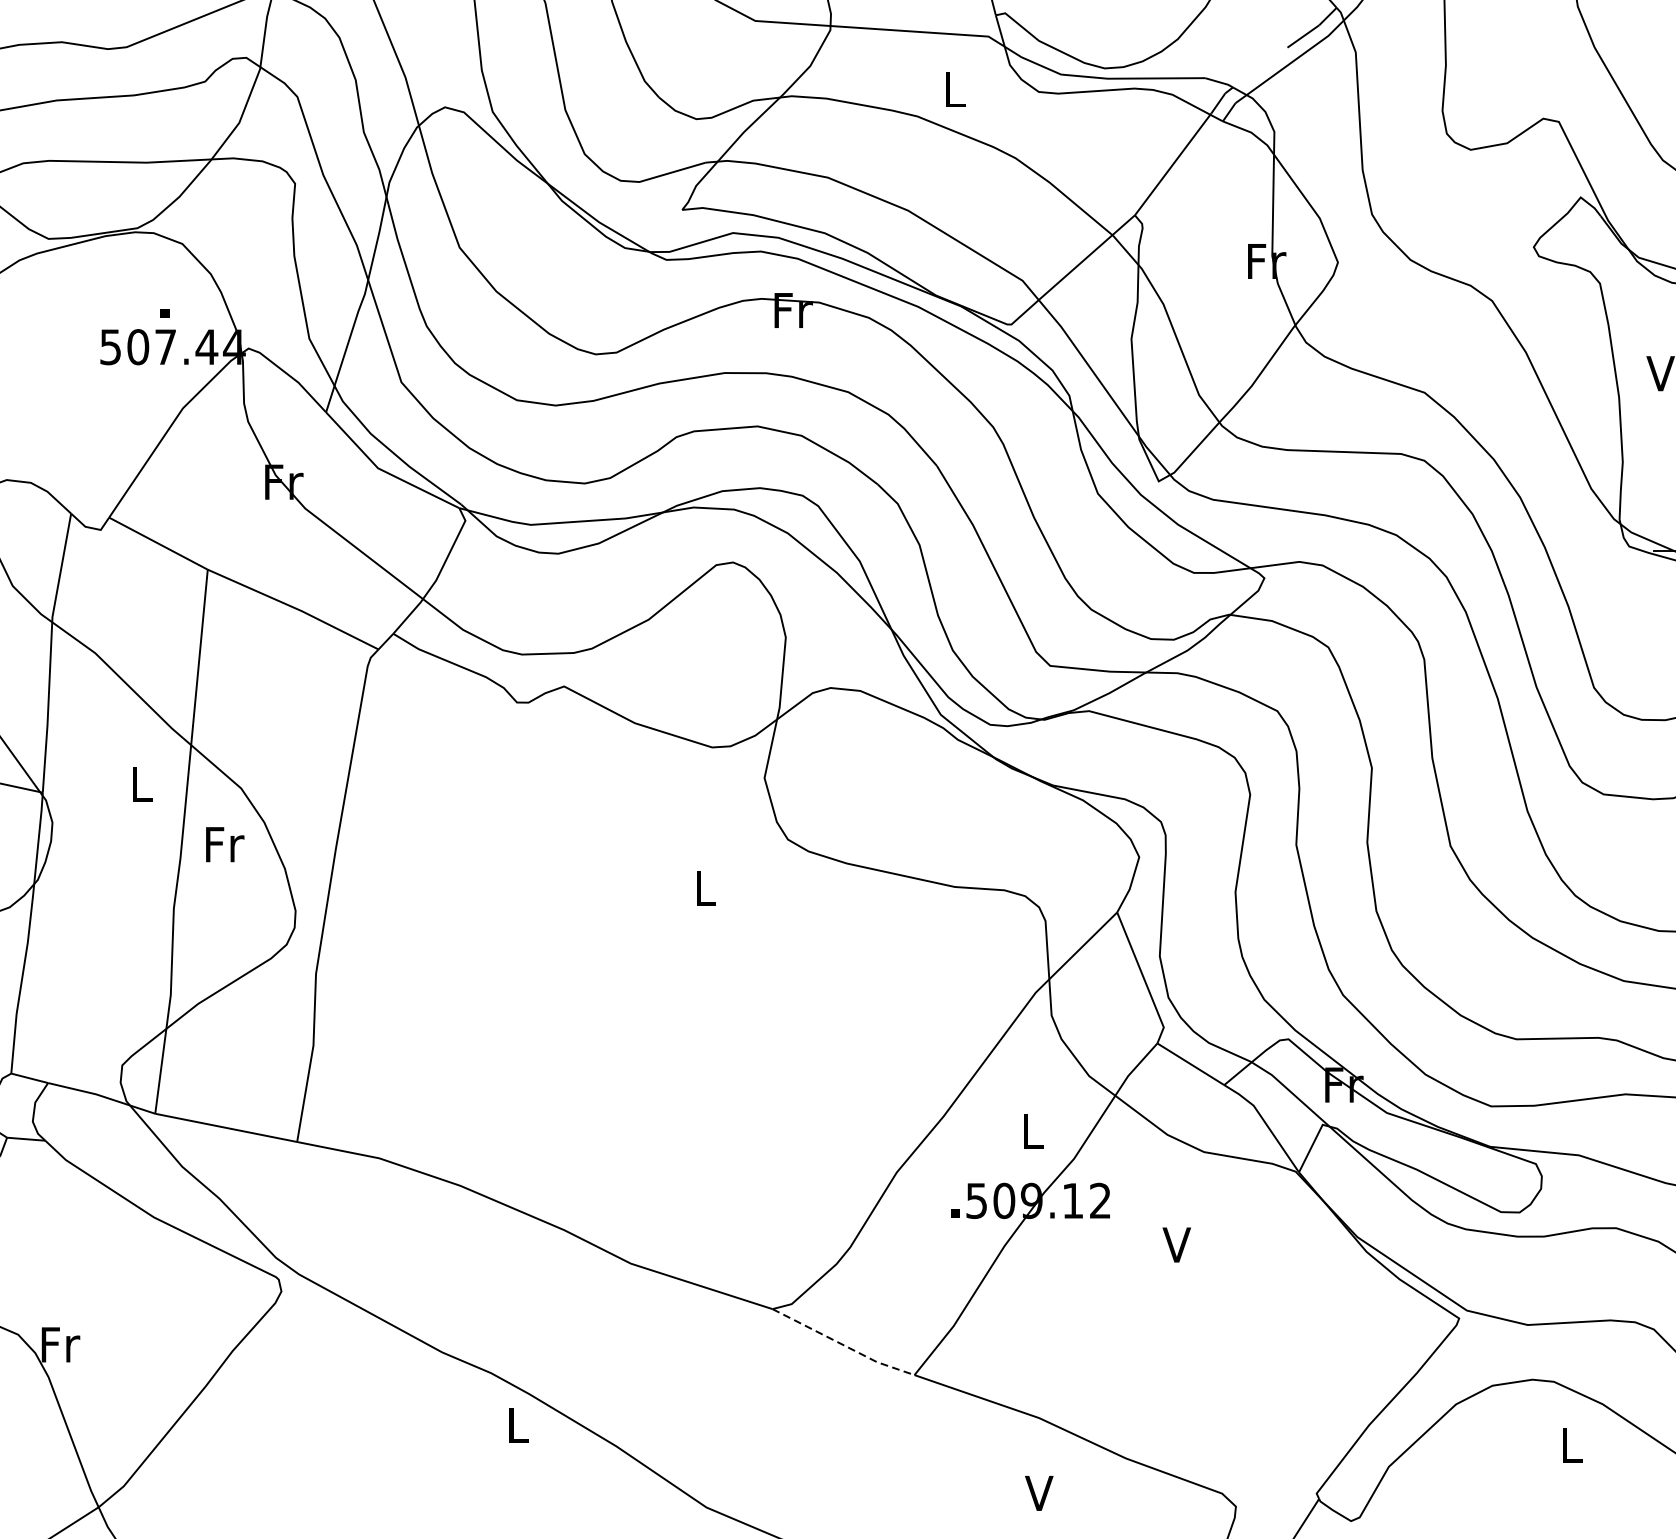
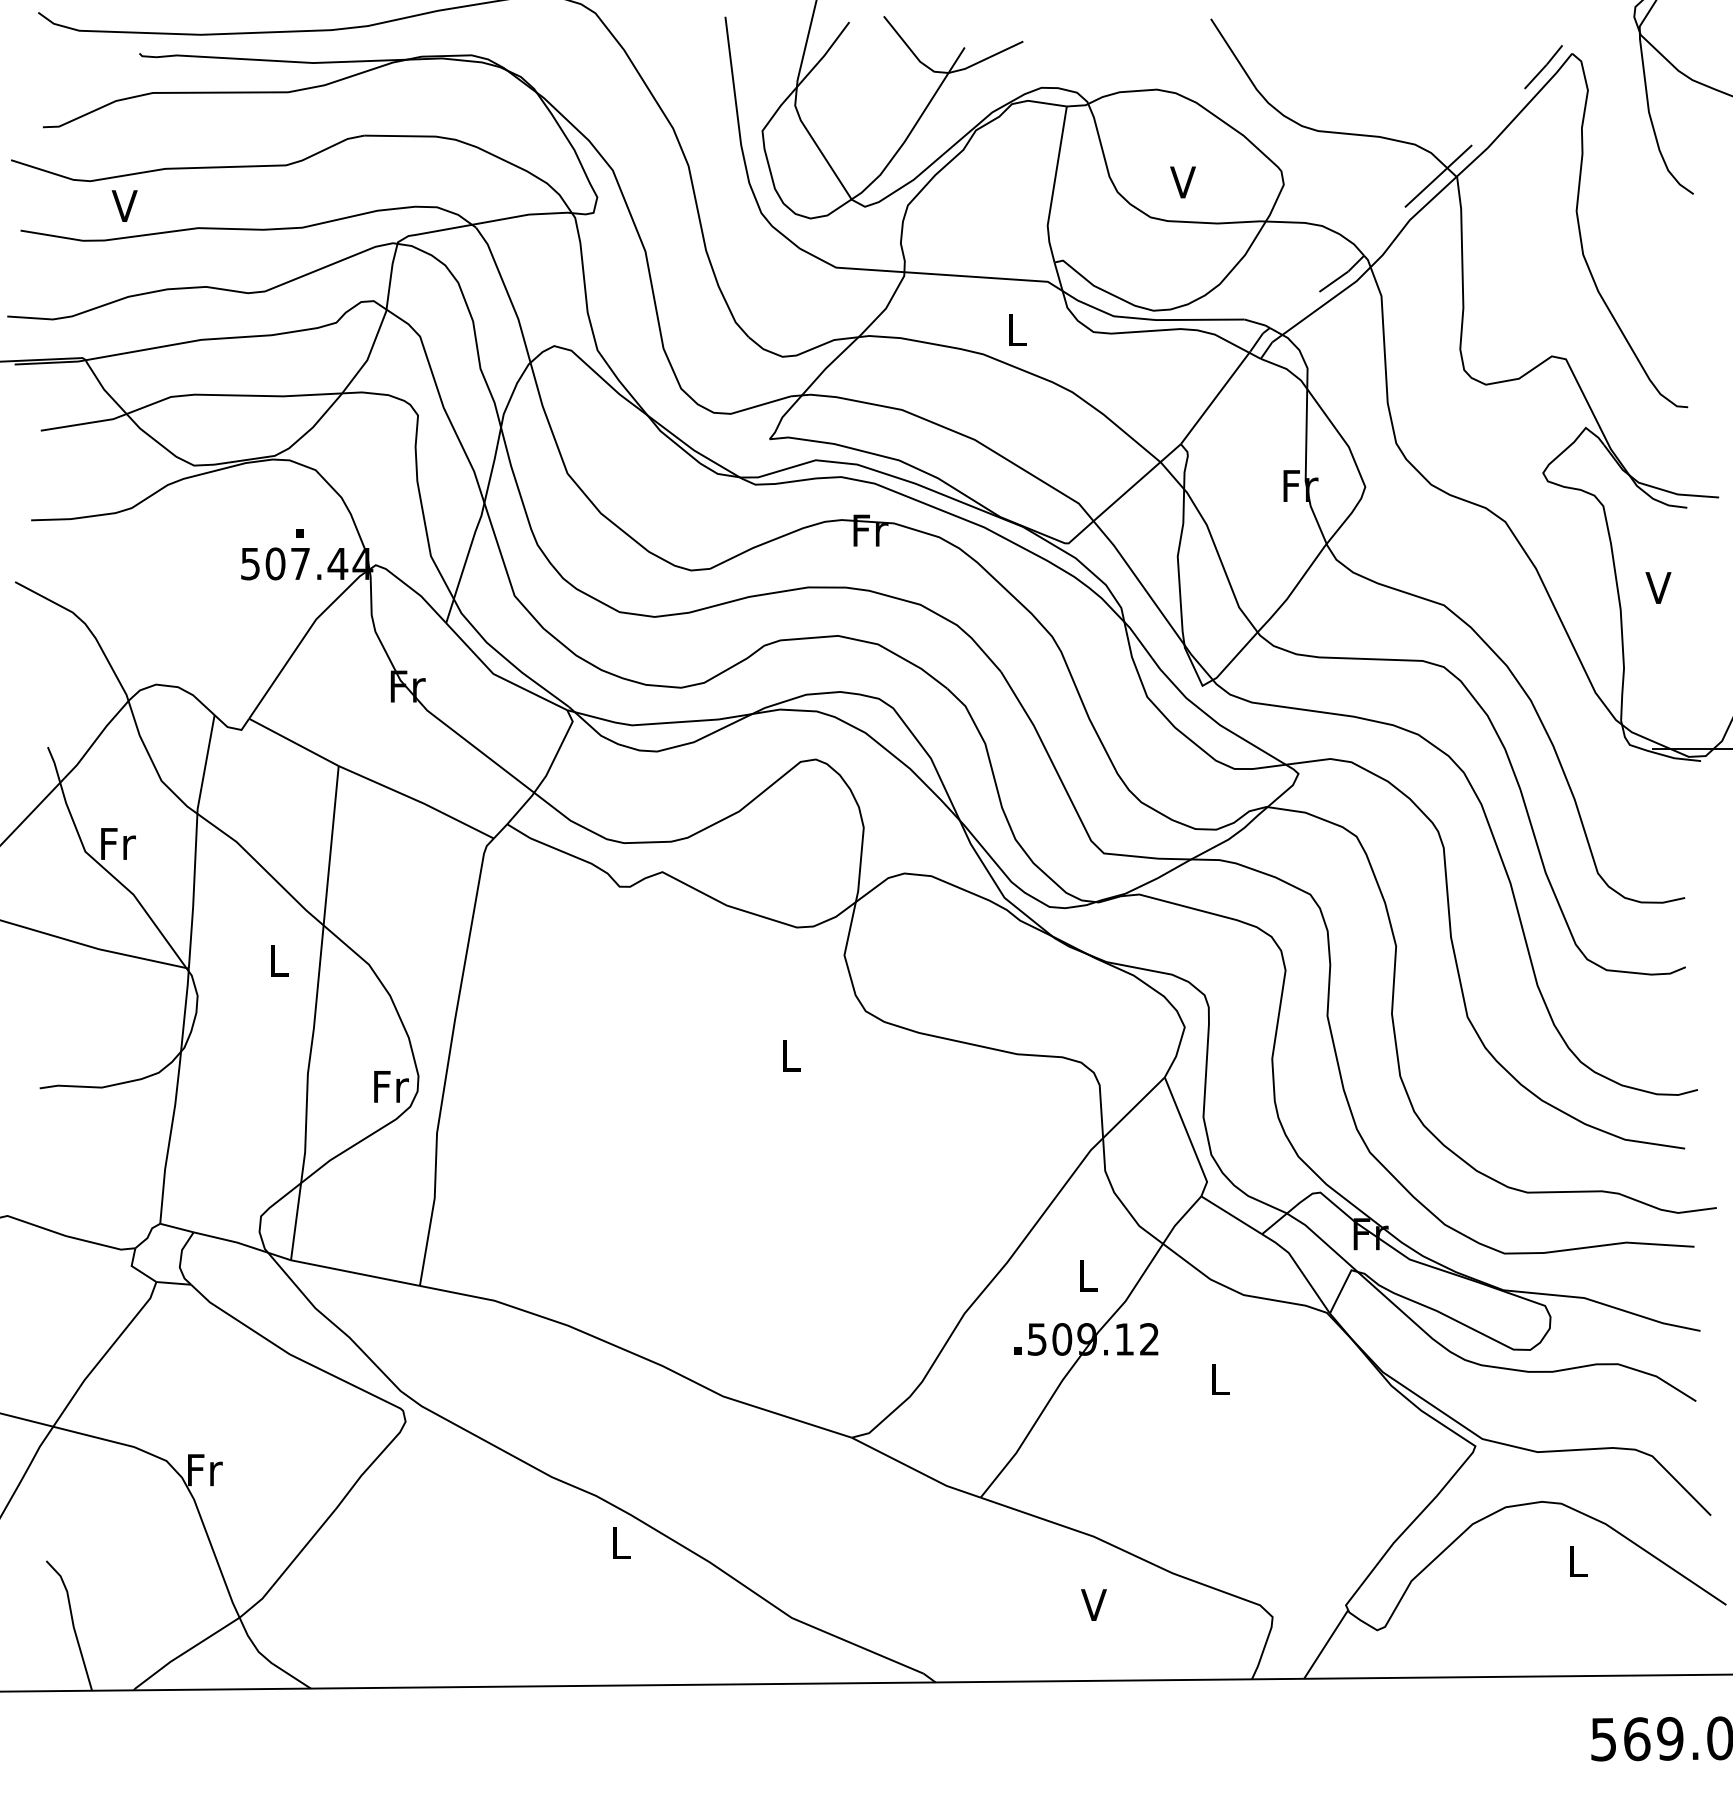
text: (225, 844) -> (391, 1086), moved
text: (1176, 1245) -> (1218, 1379), V -> L
line: (842, 1345) -> (915, 1470), dashed -> solid

